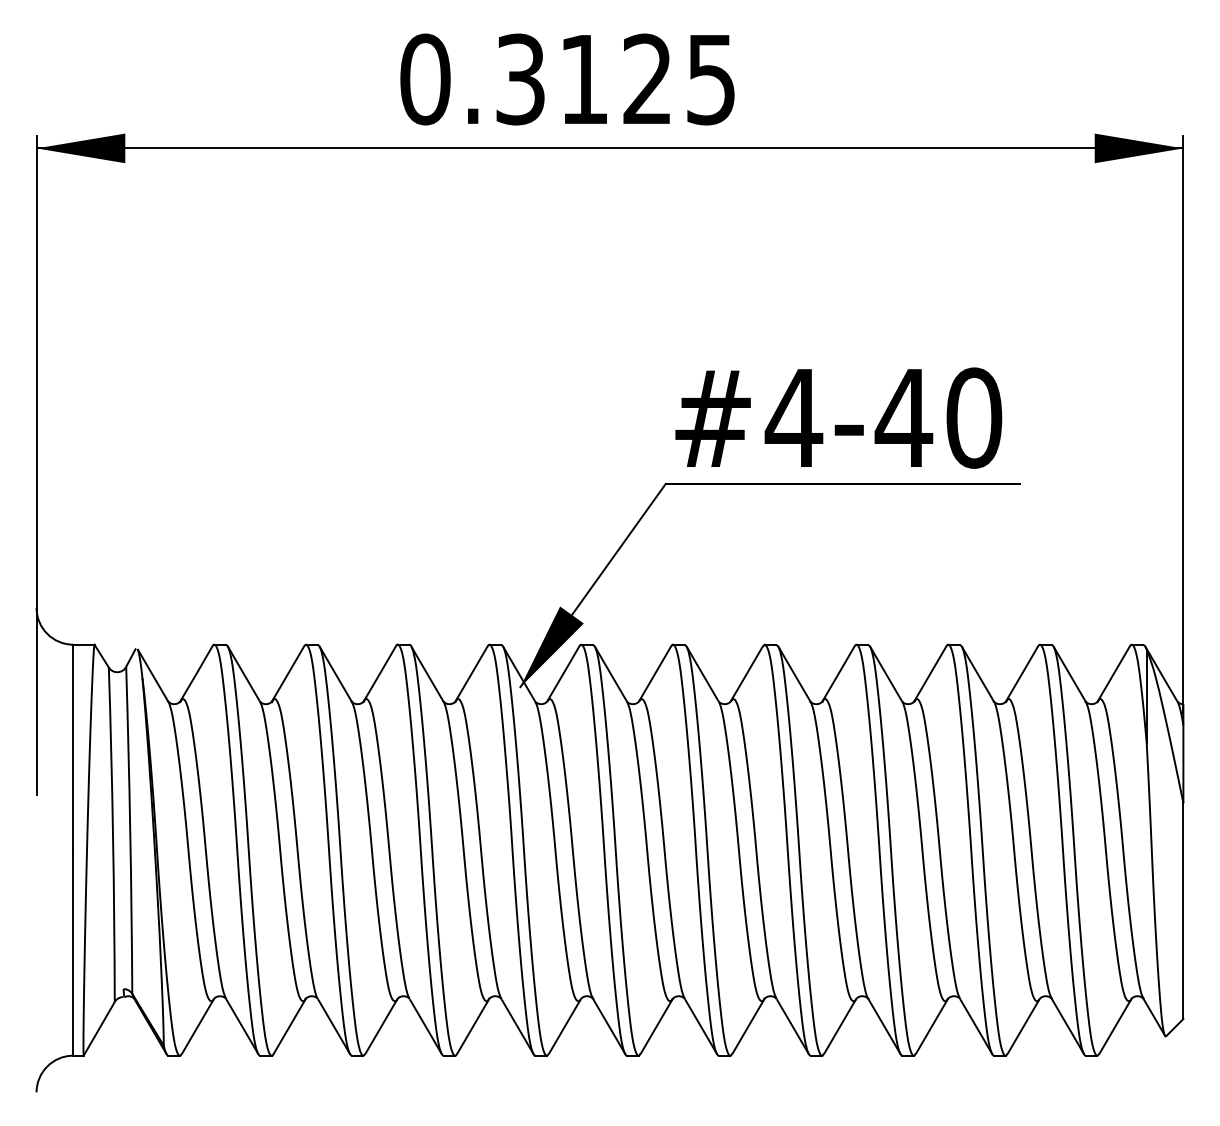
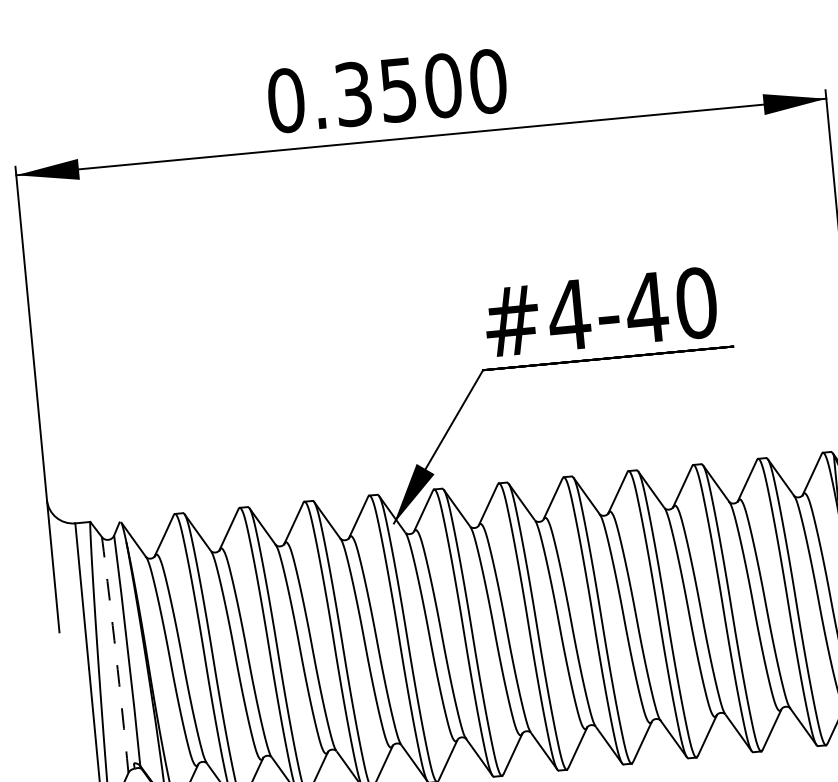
text: (648, 79) -> (443, 85), 0.3125 -> 0.3500
arc: (113, 834) -> (116, 654), solid -> dashed

